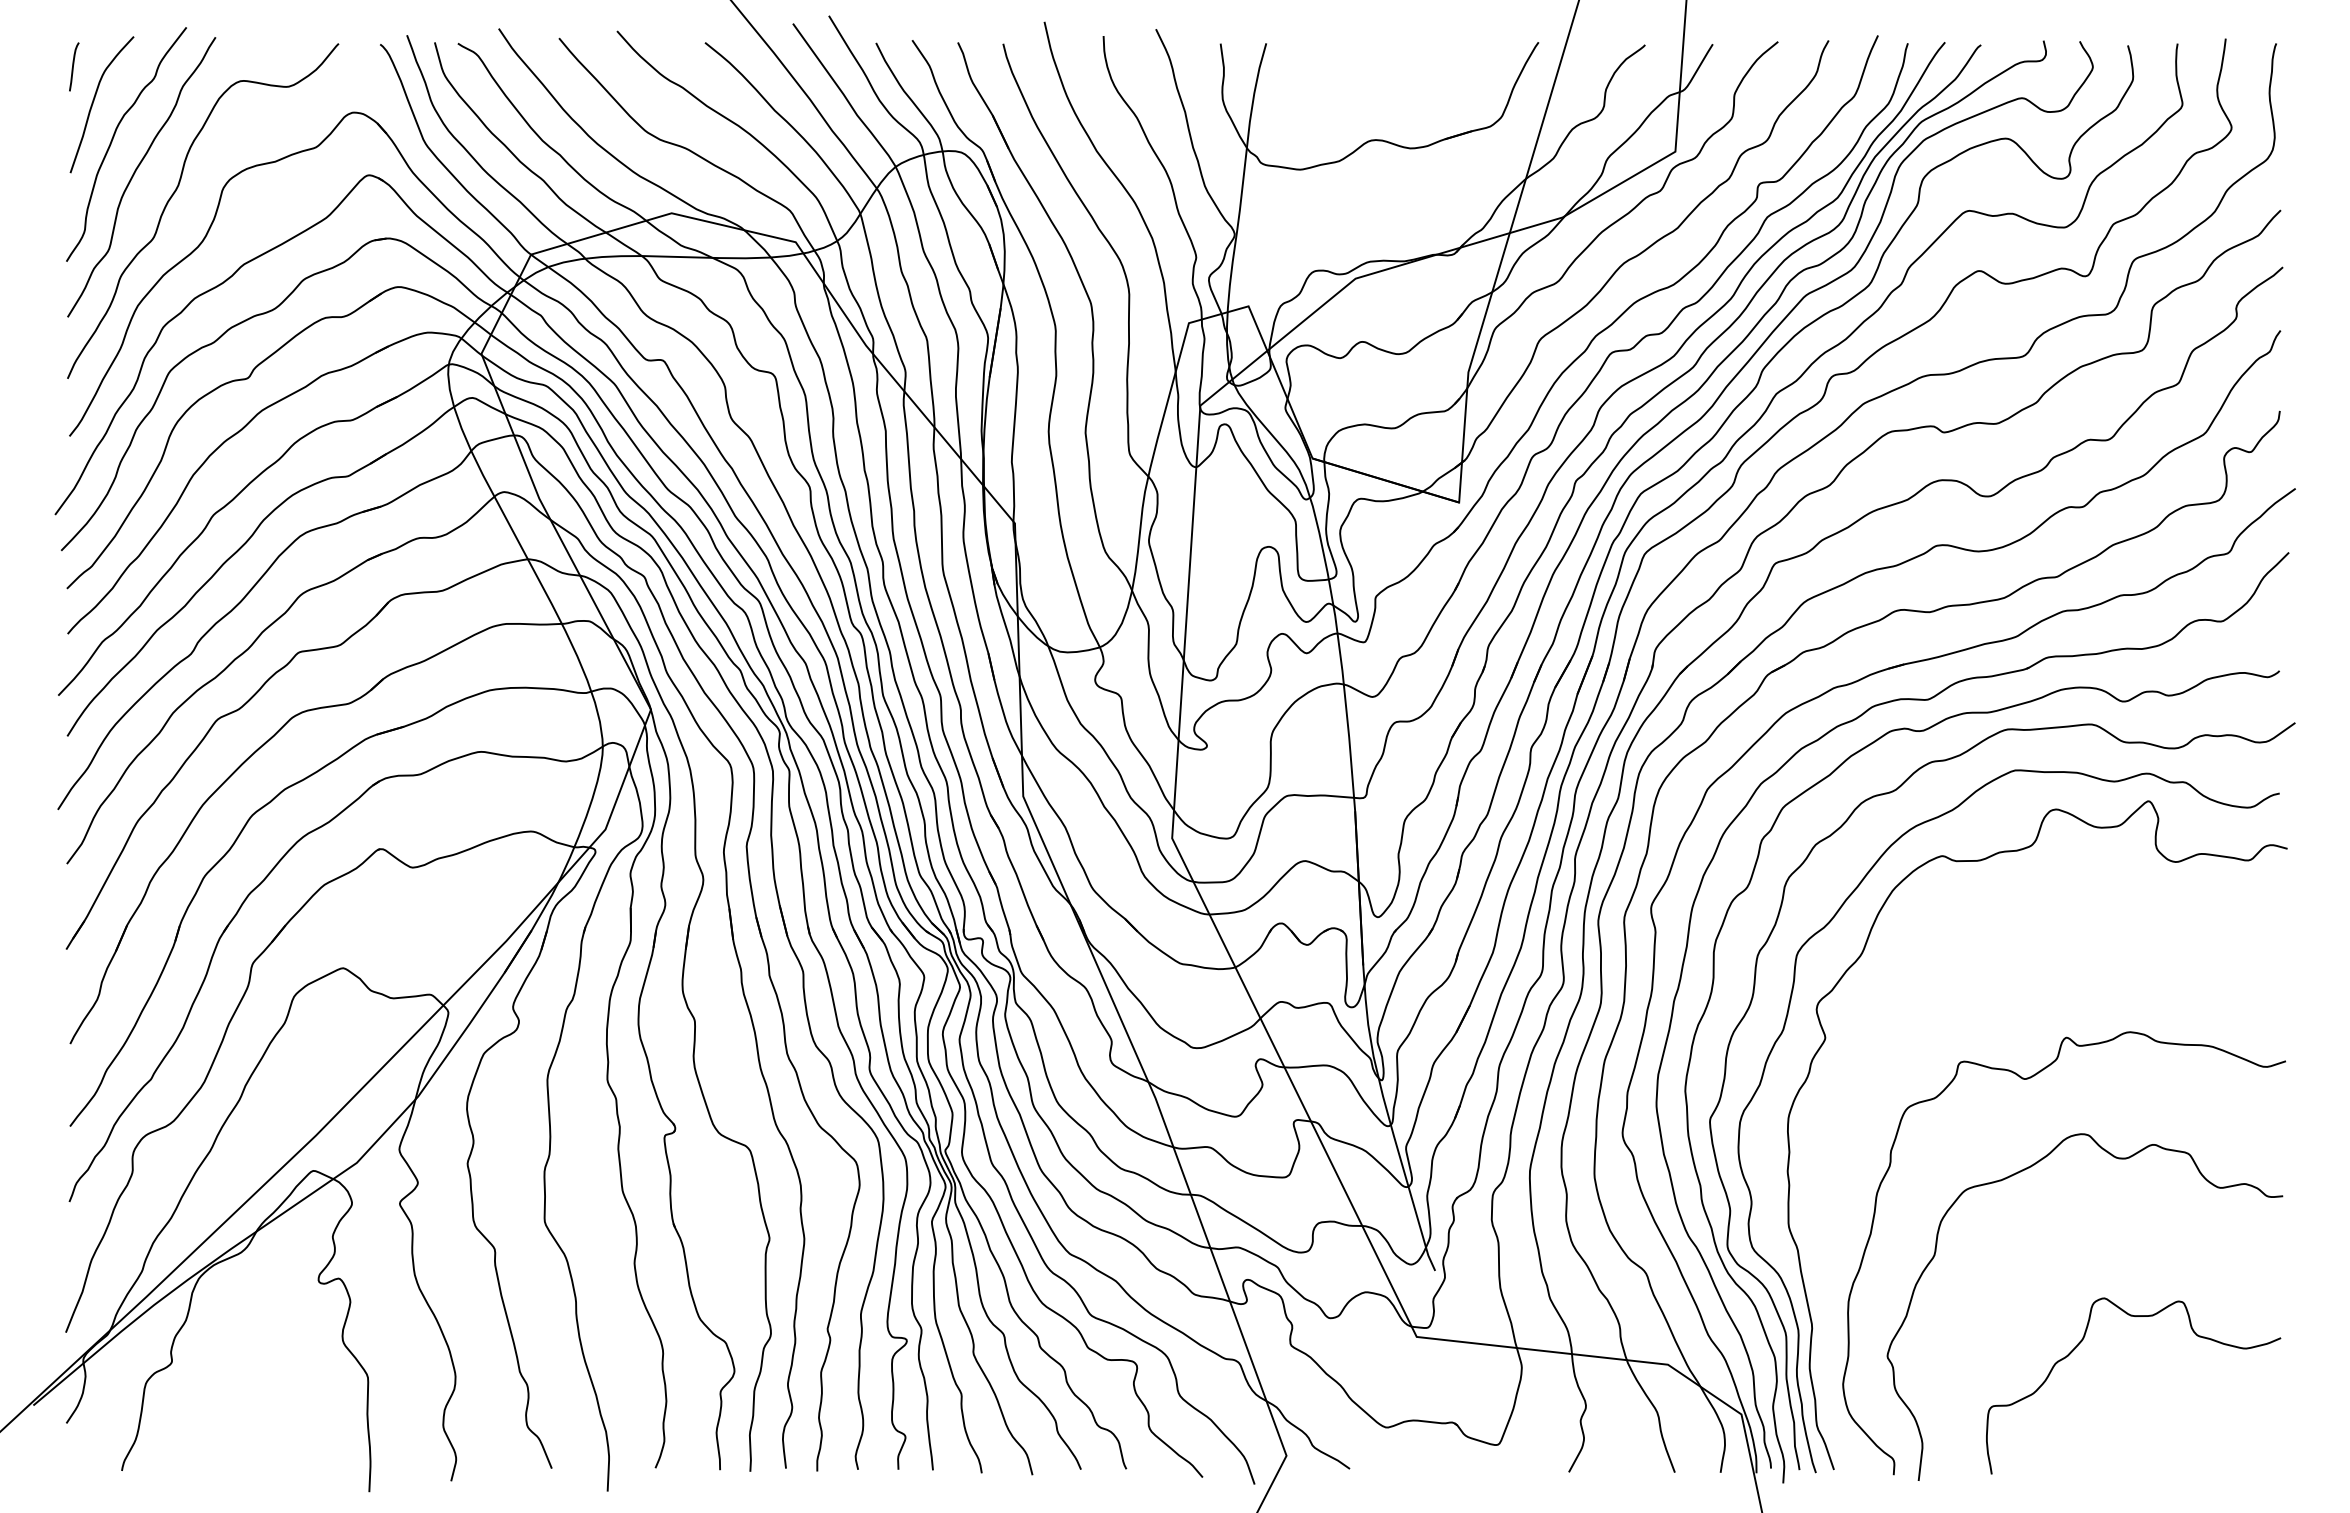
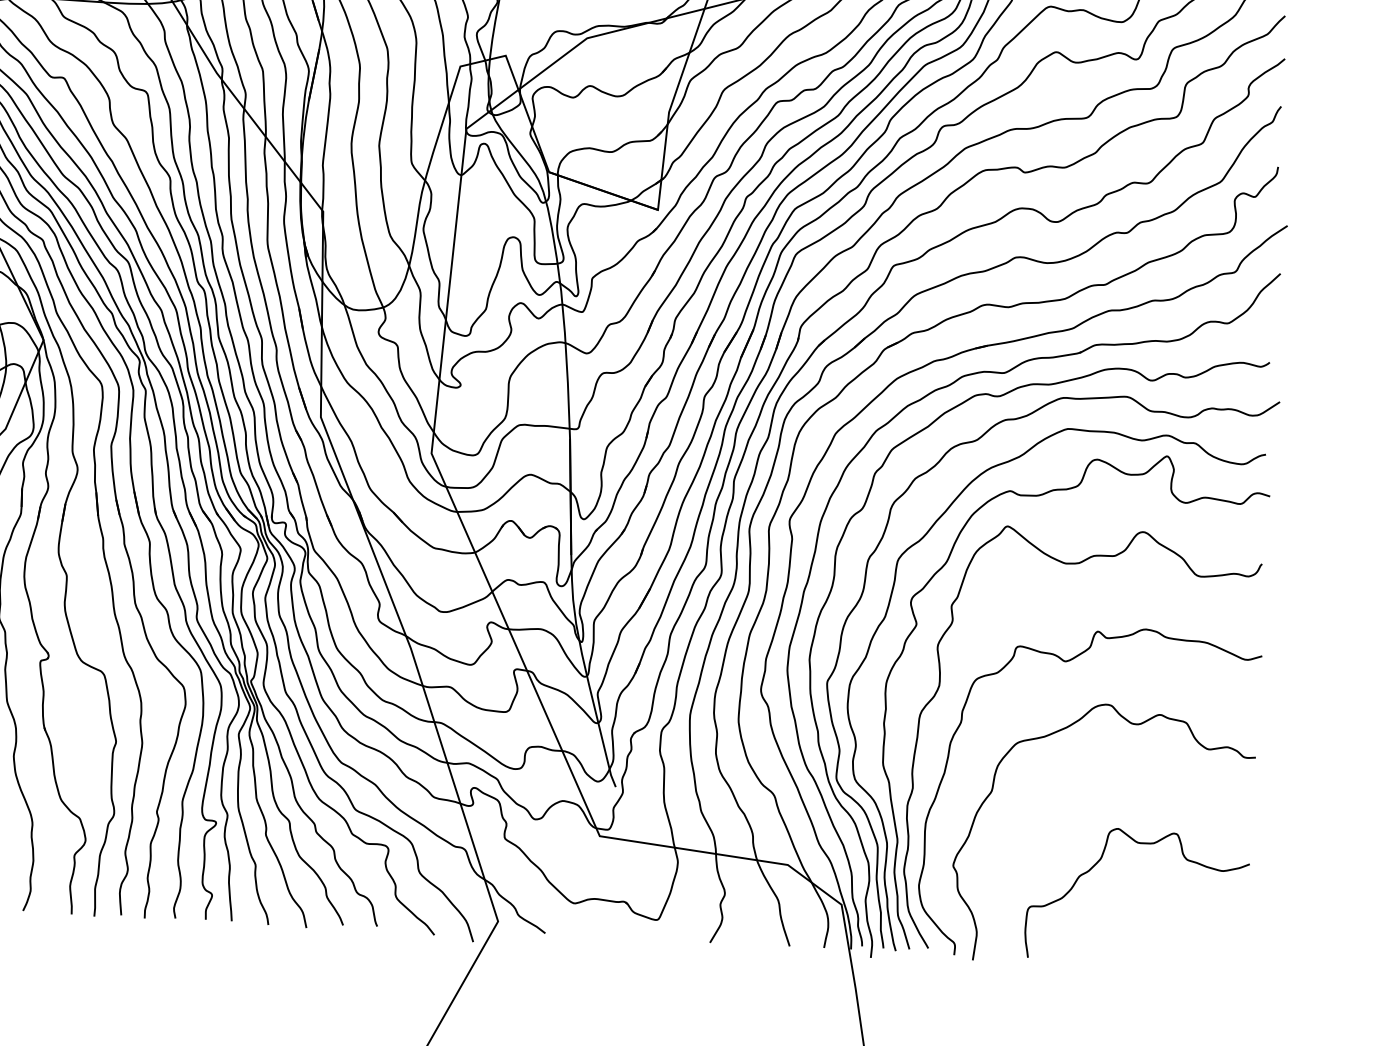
curve: (1859, 1120) -> (939, 687), added

